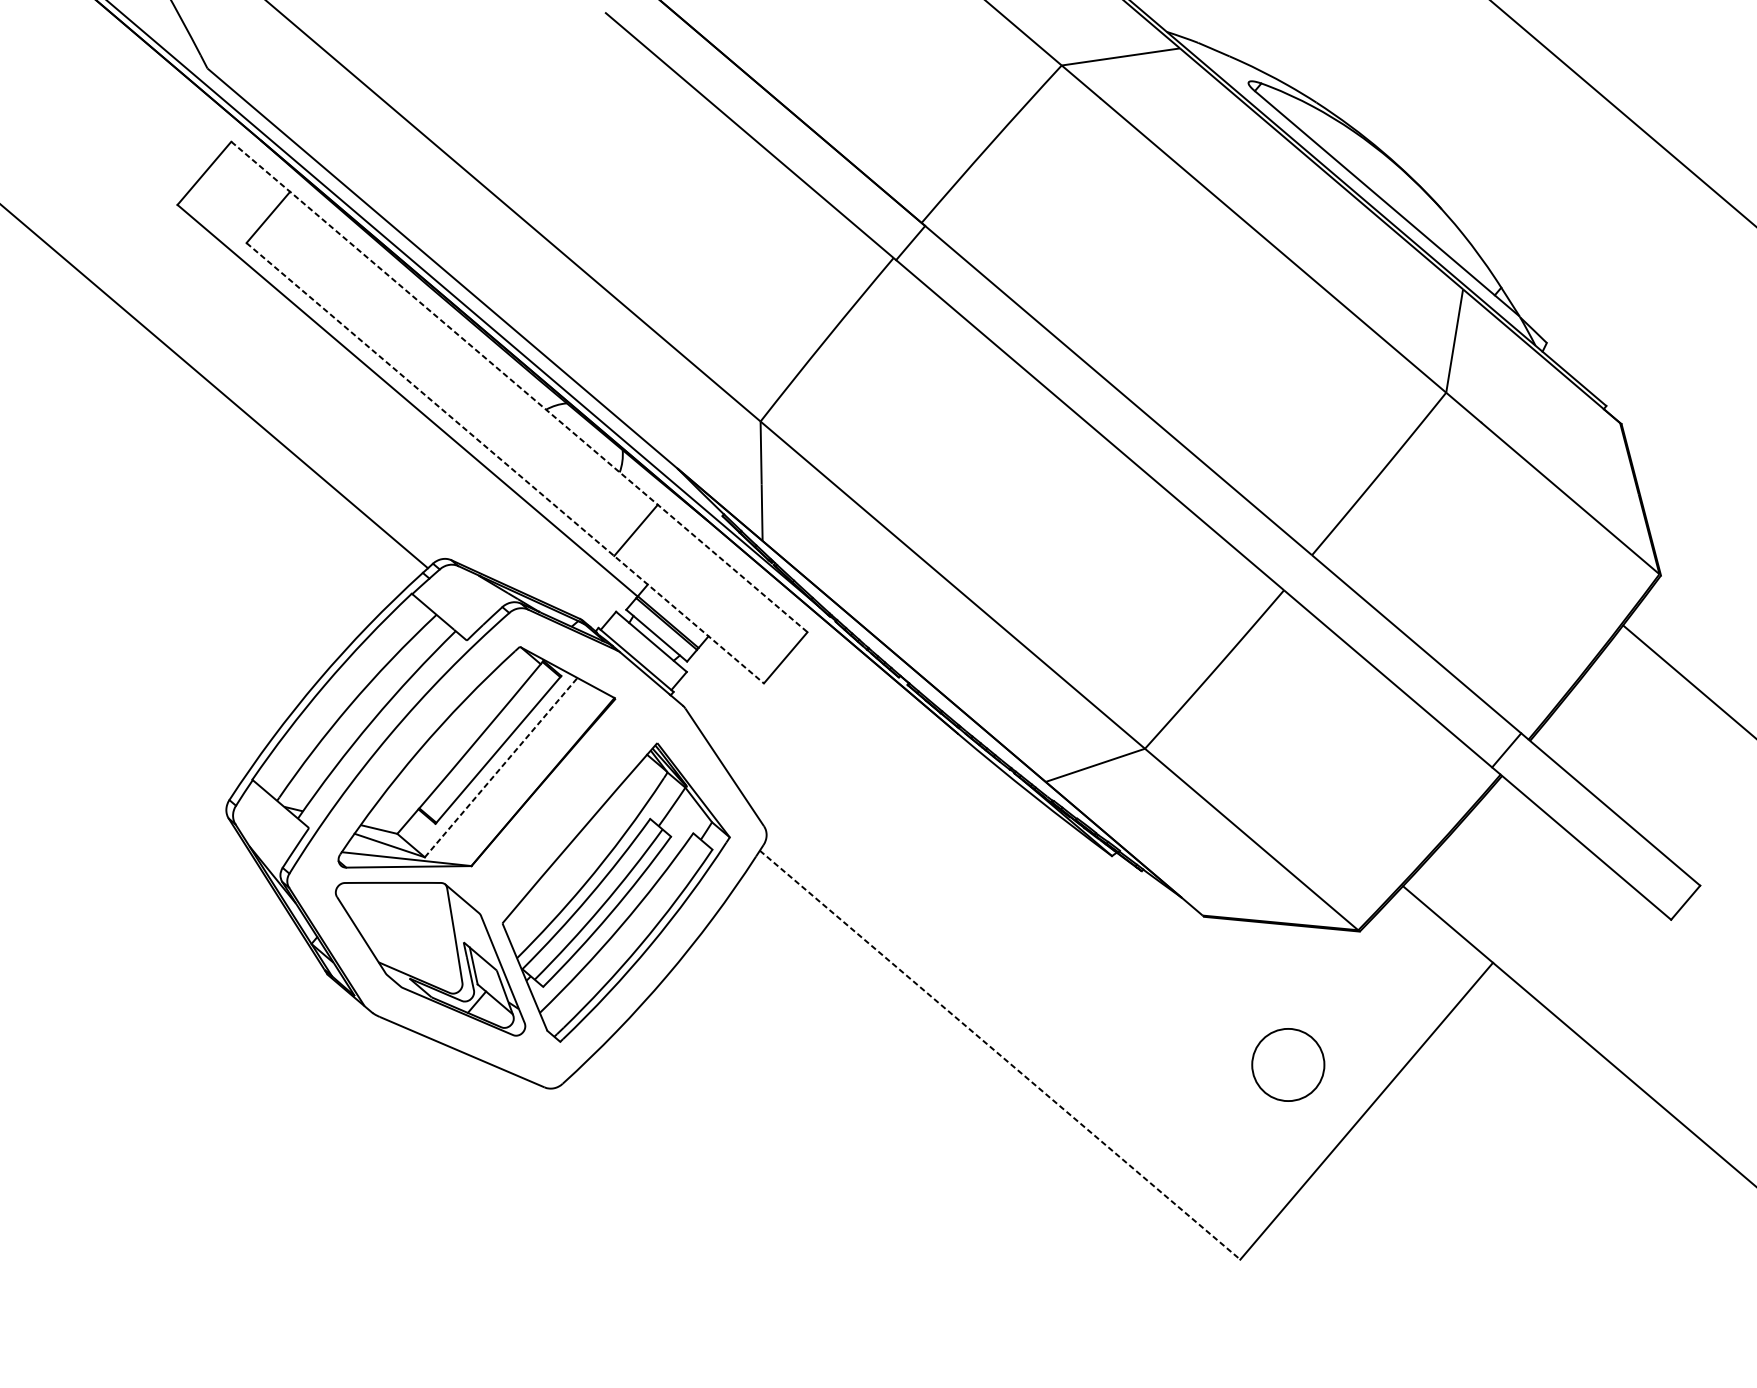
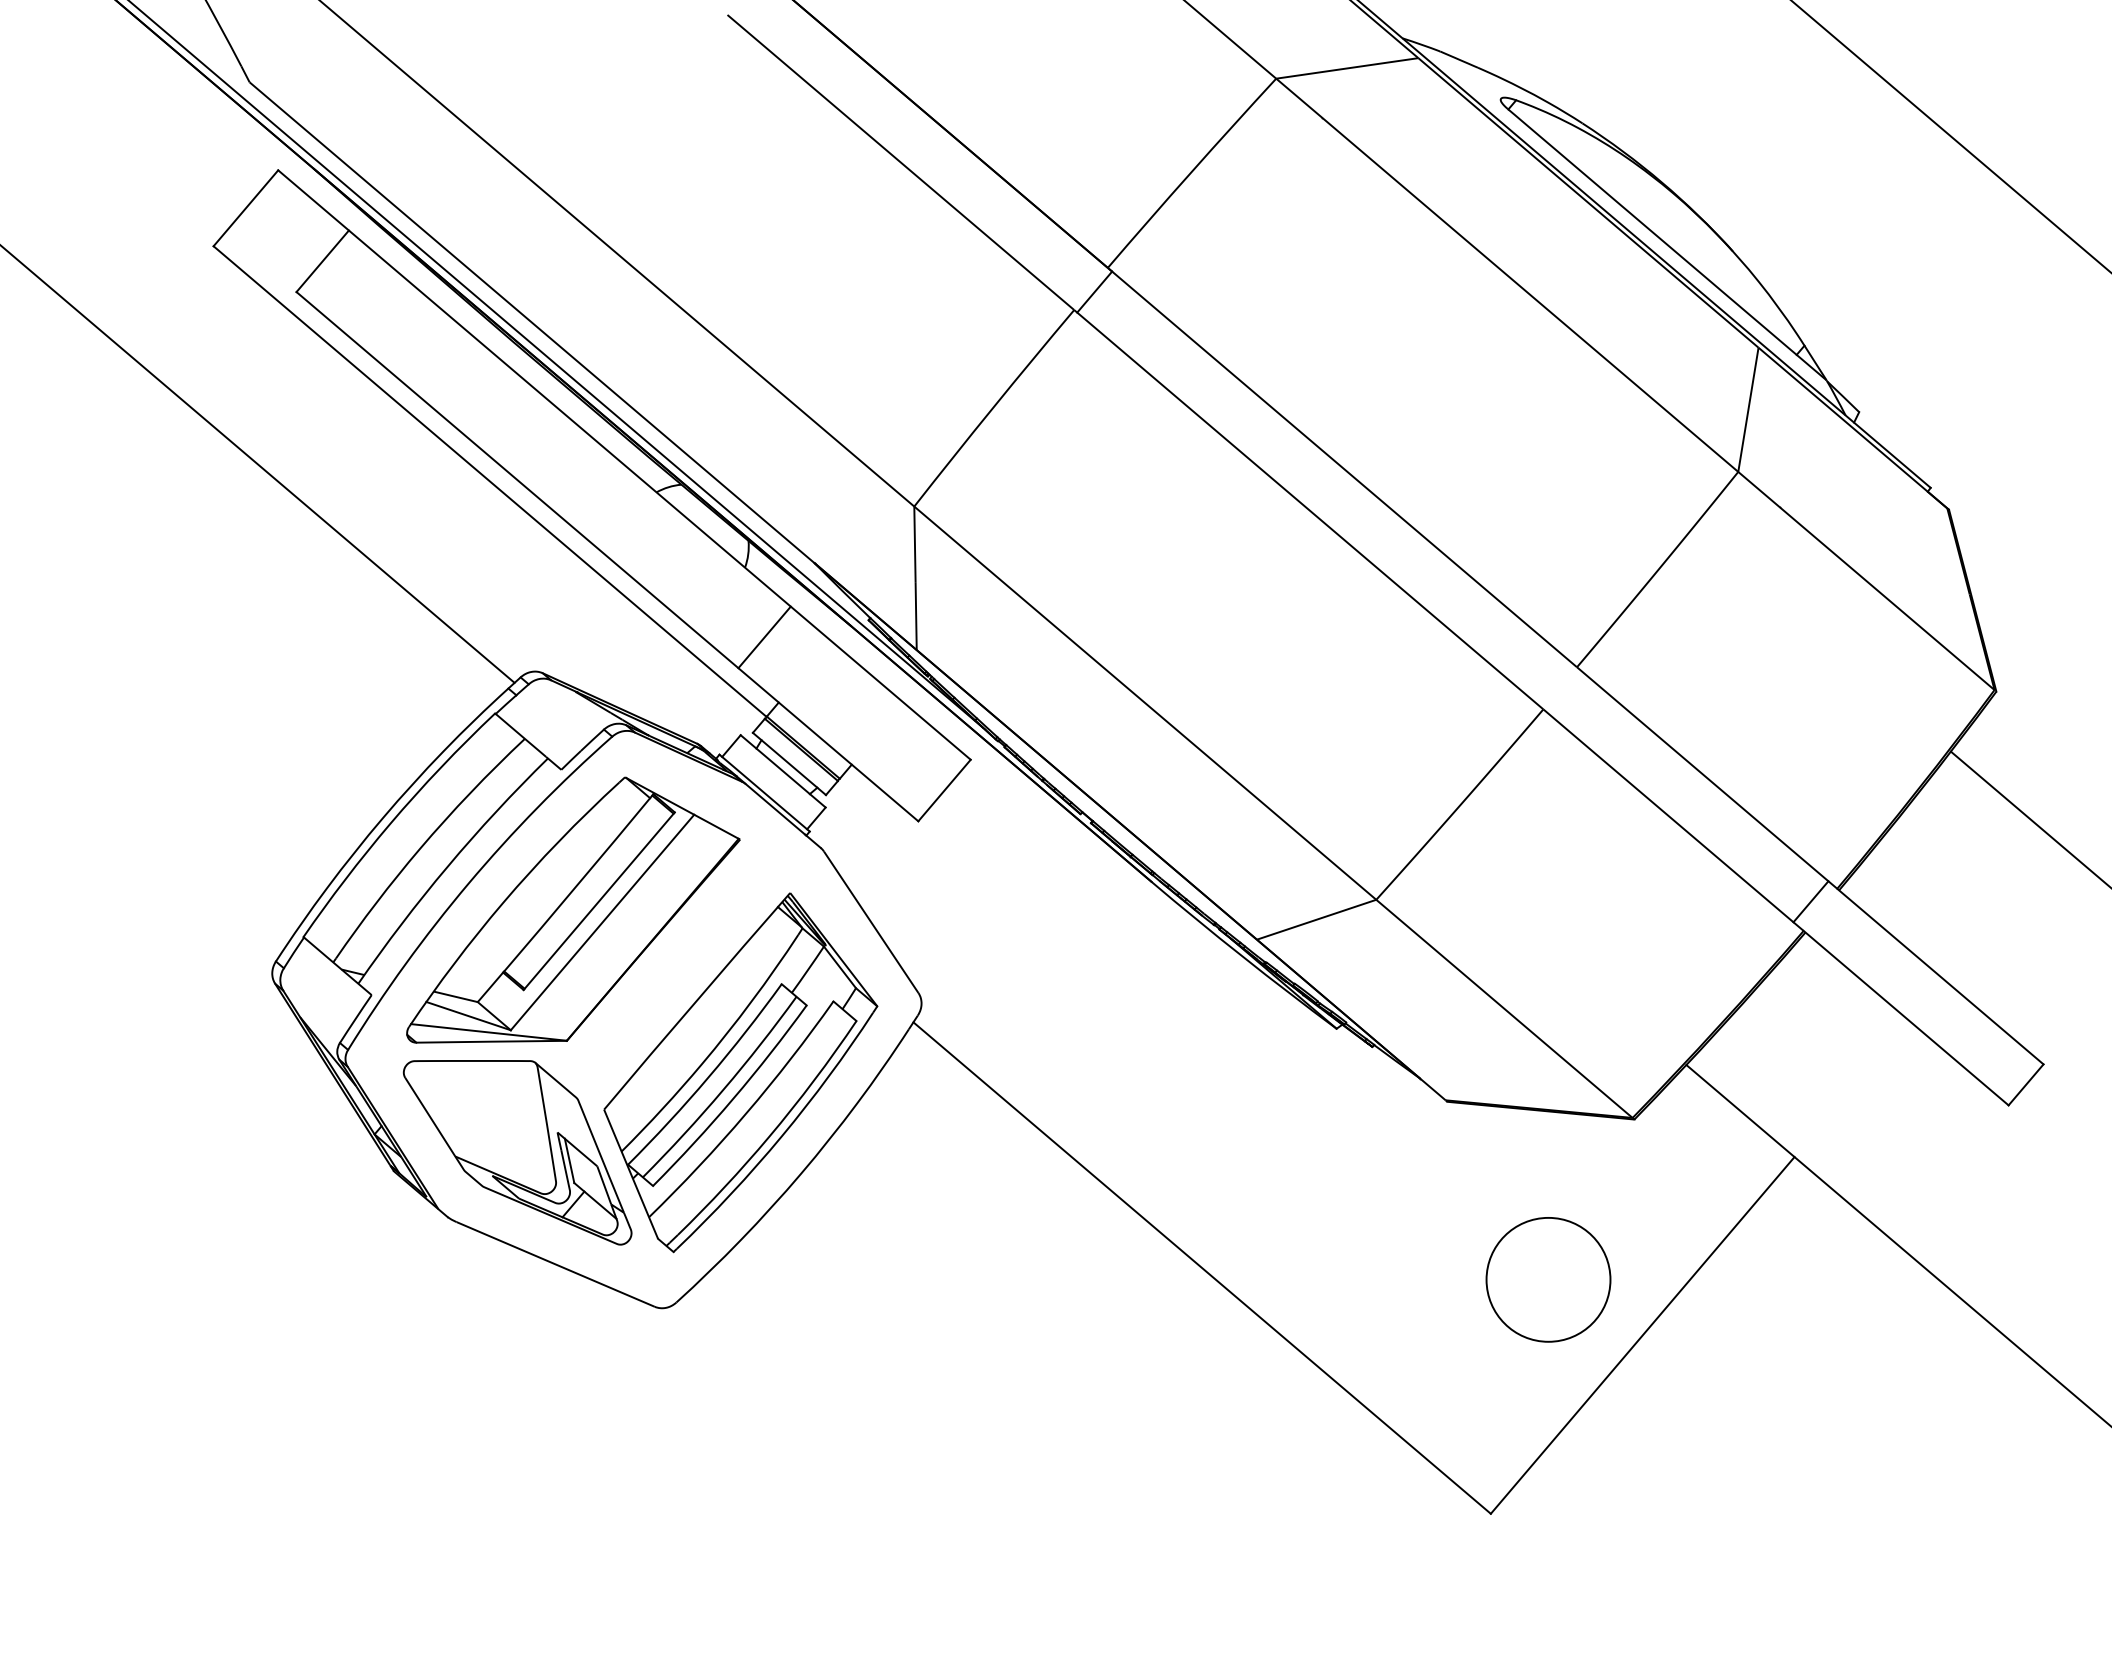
line: (519, 387) -> (624, 465), dashed -> solid
line: (505, 463) -> (607, 557), dashed -> solid
line: (501, 767) -> (602, 922), dashed -> solid
line: (1000, 1055) -> (1202, 1268), dashed -> solid
circle: (1288, 1064) -> (1548, 1279), size x1.43

